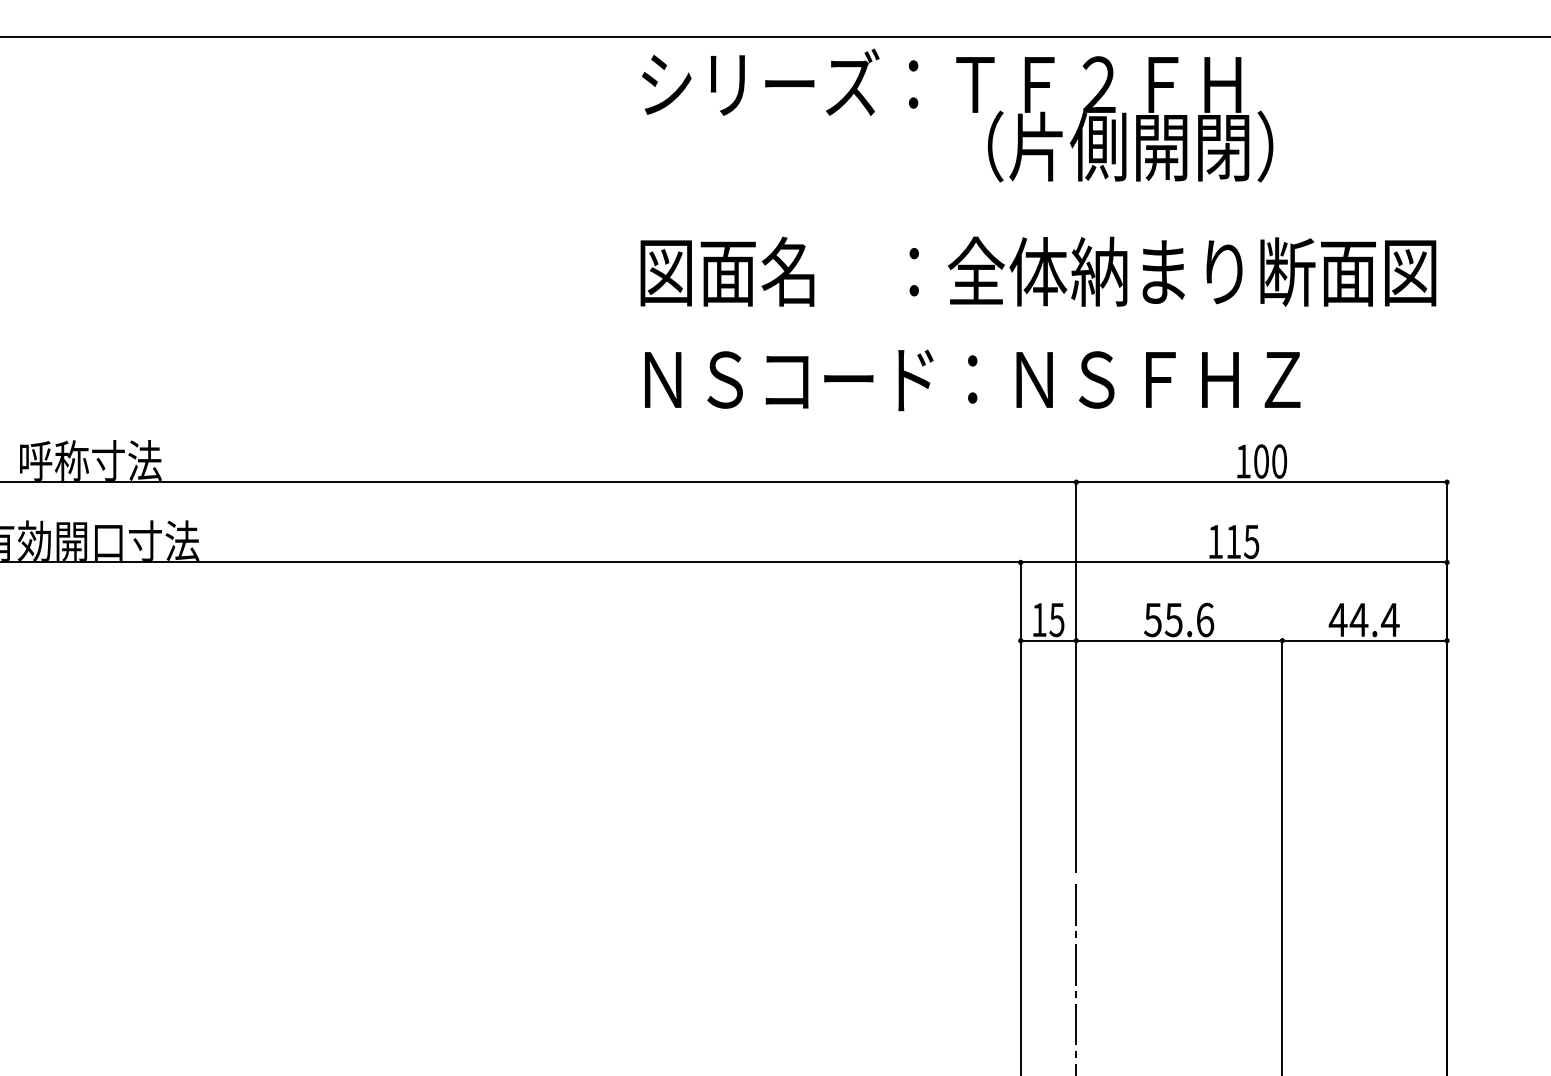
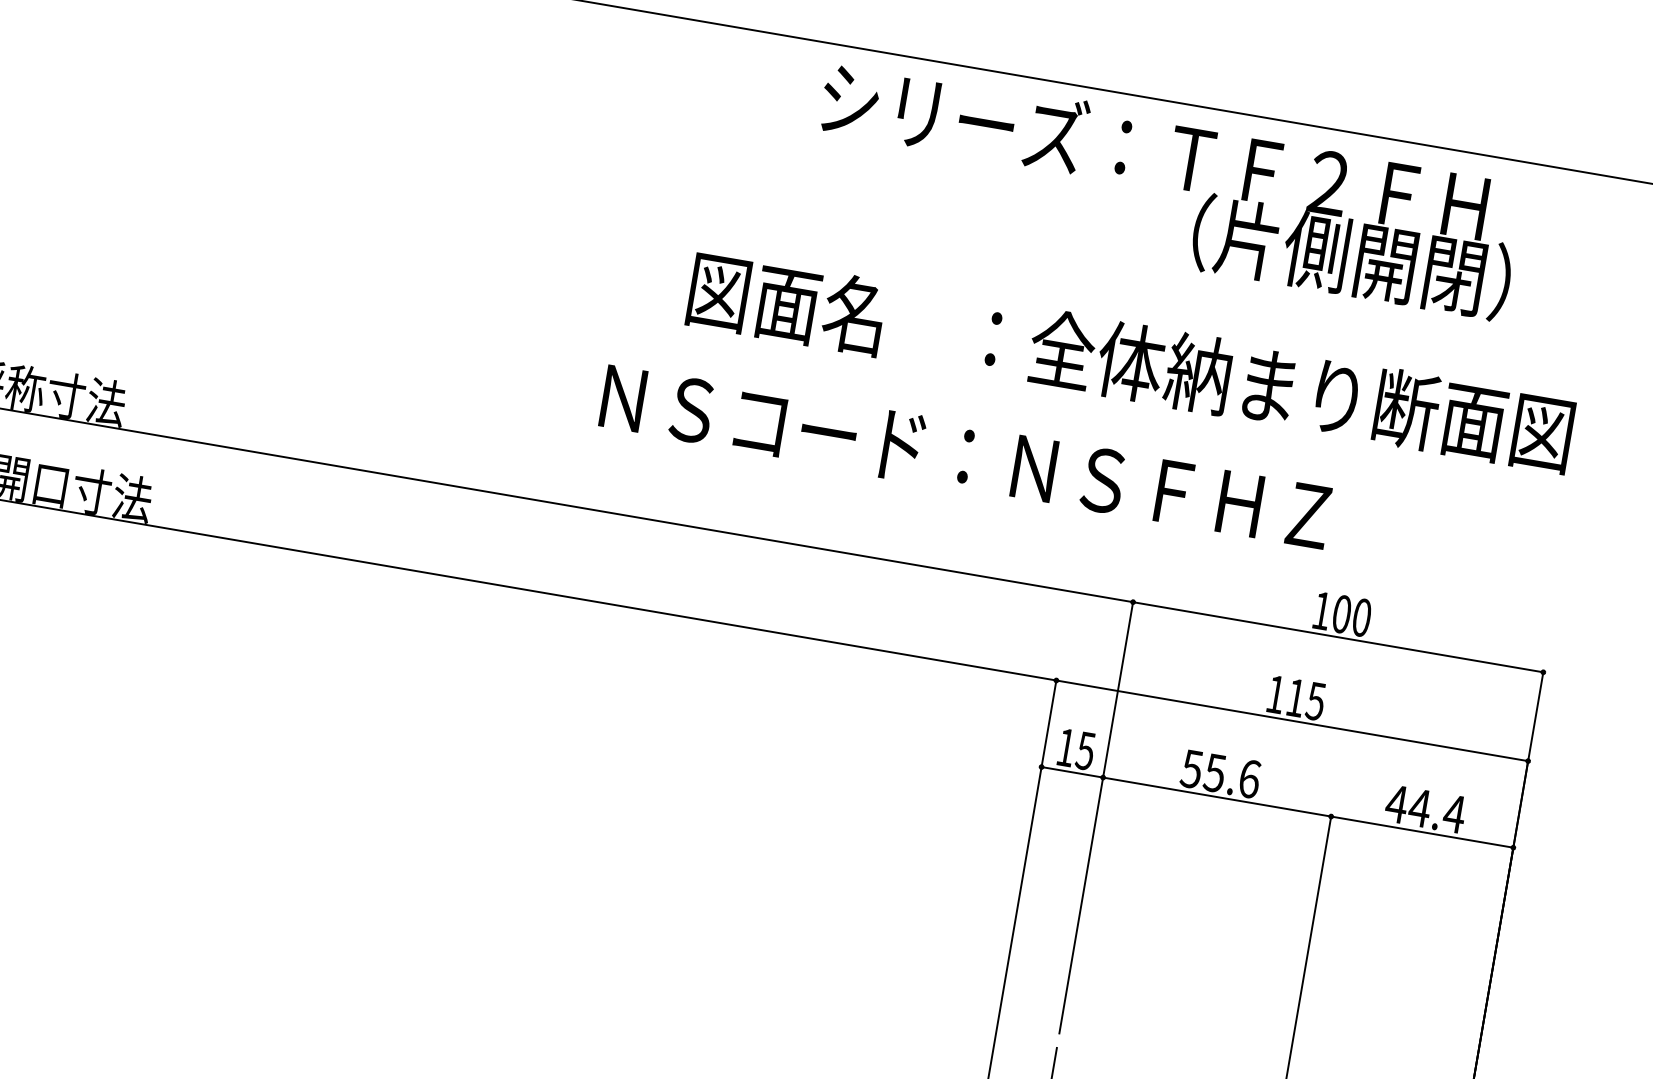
text: (957, 115) -> (1166, 190), moved
text: (972, 380) -> (965, 457), moved

